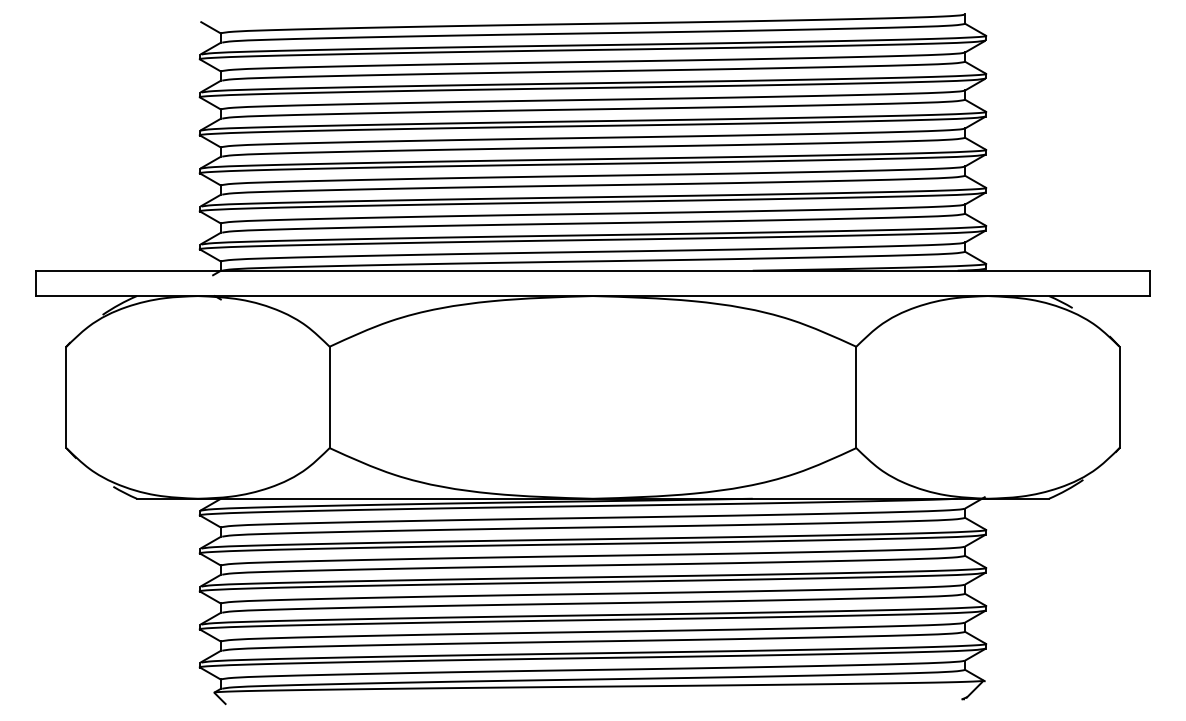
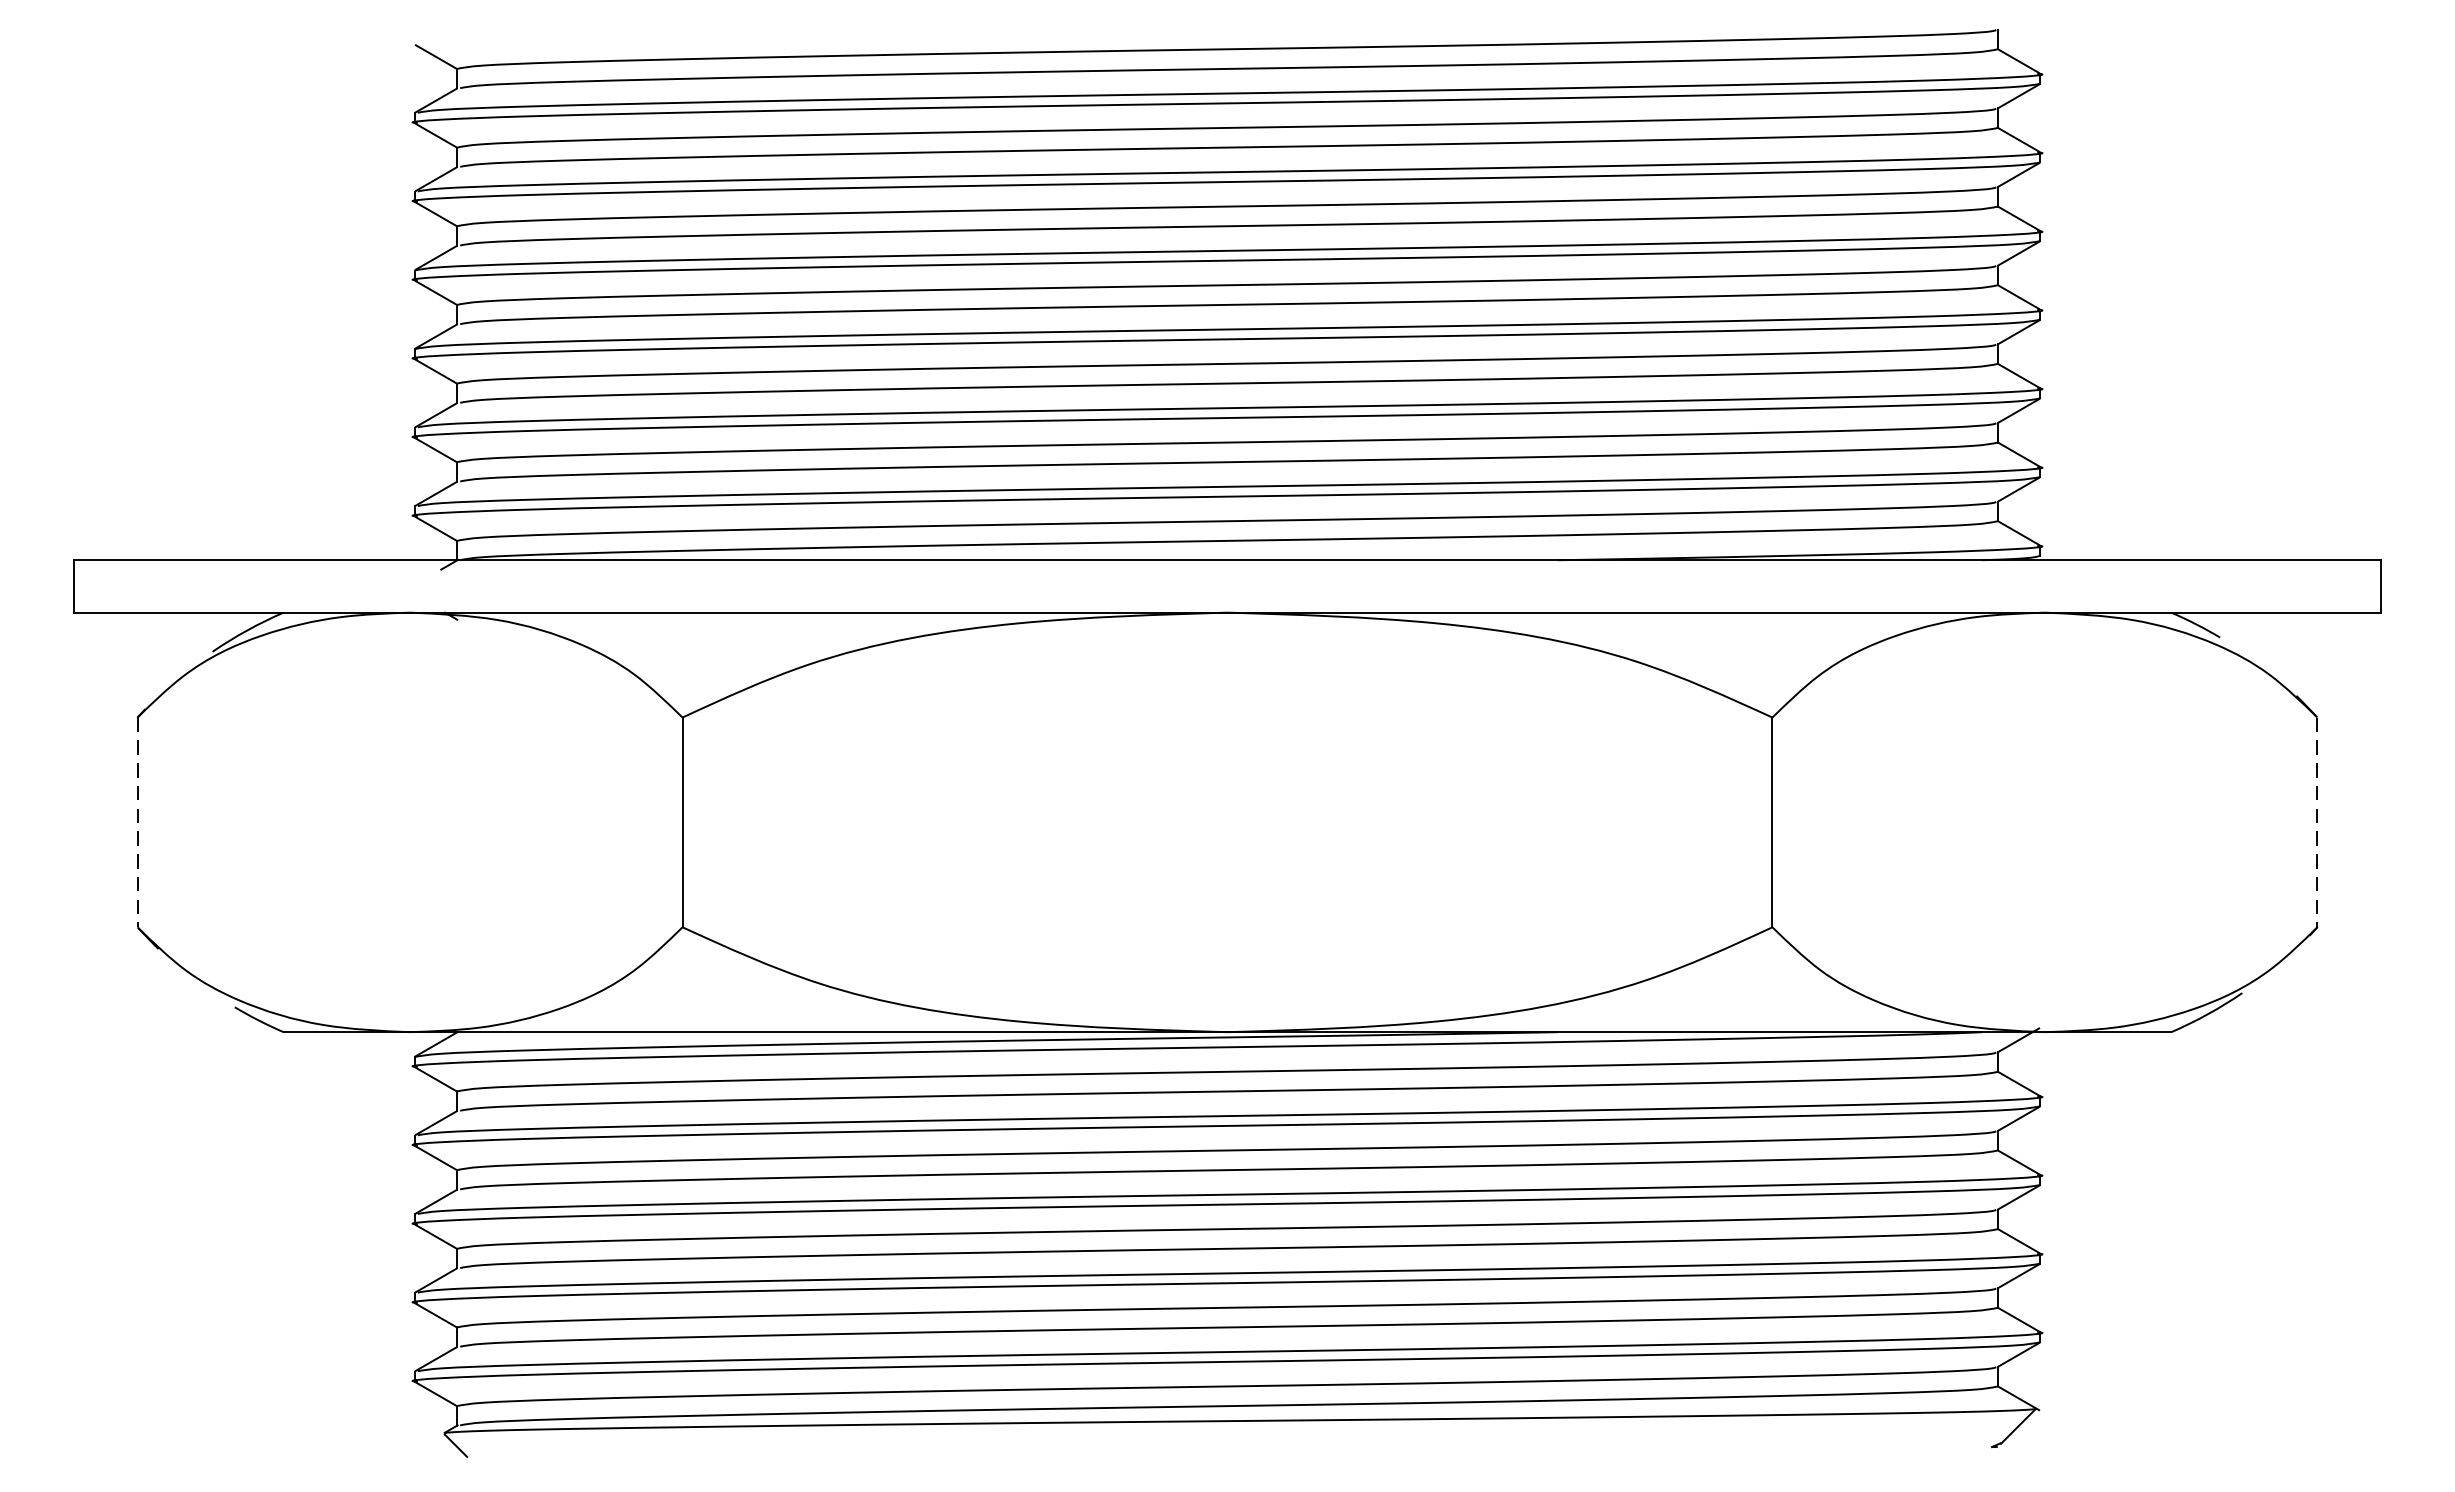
line: (66, 397) -> (137, 822), solid -> dashed
line: (1119, 397) -> (2317, 822), solid -> dashed

